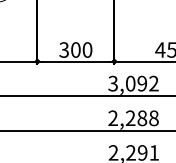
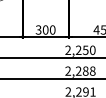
text: (133, 83) -> (80, 50), 3,092 -> 2,250

